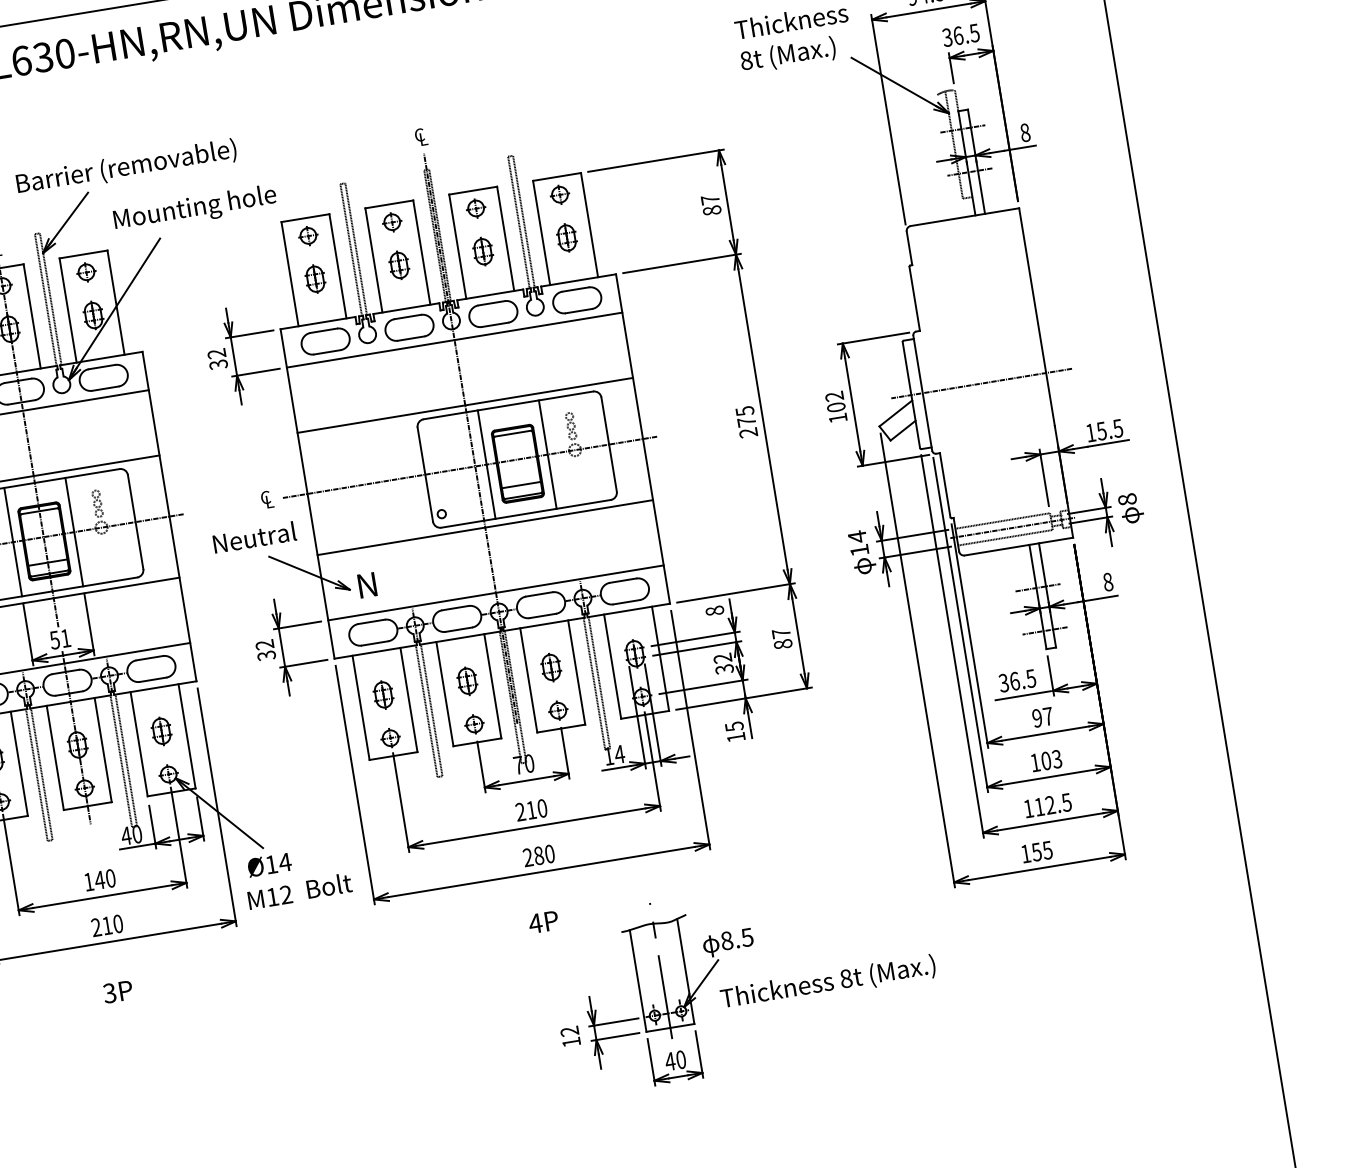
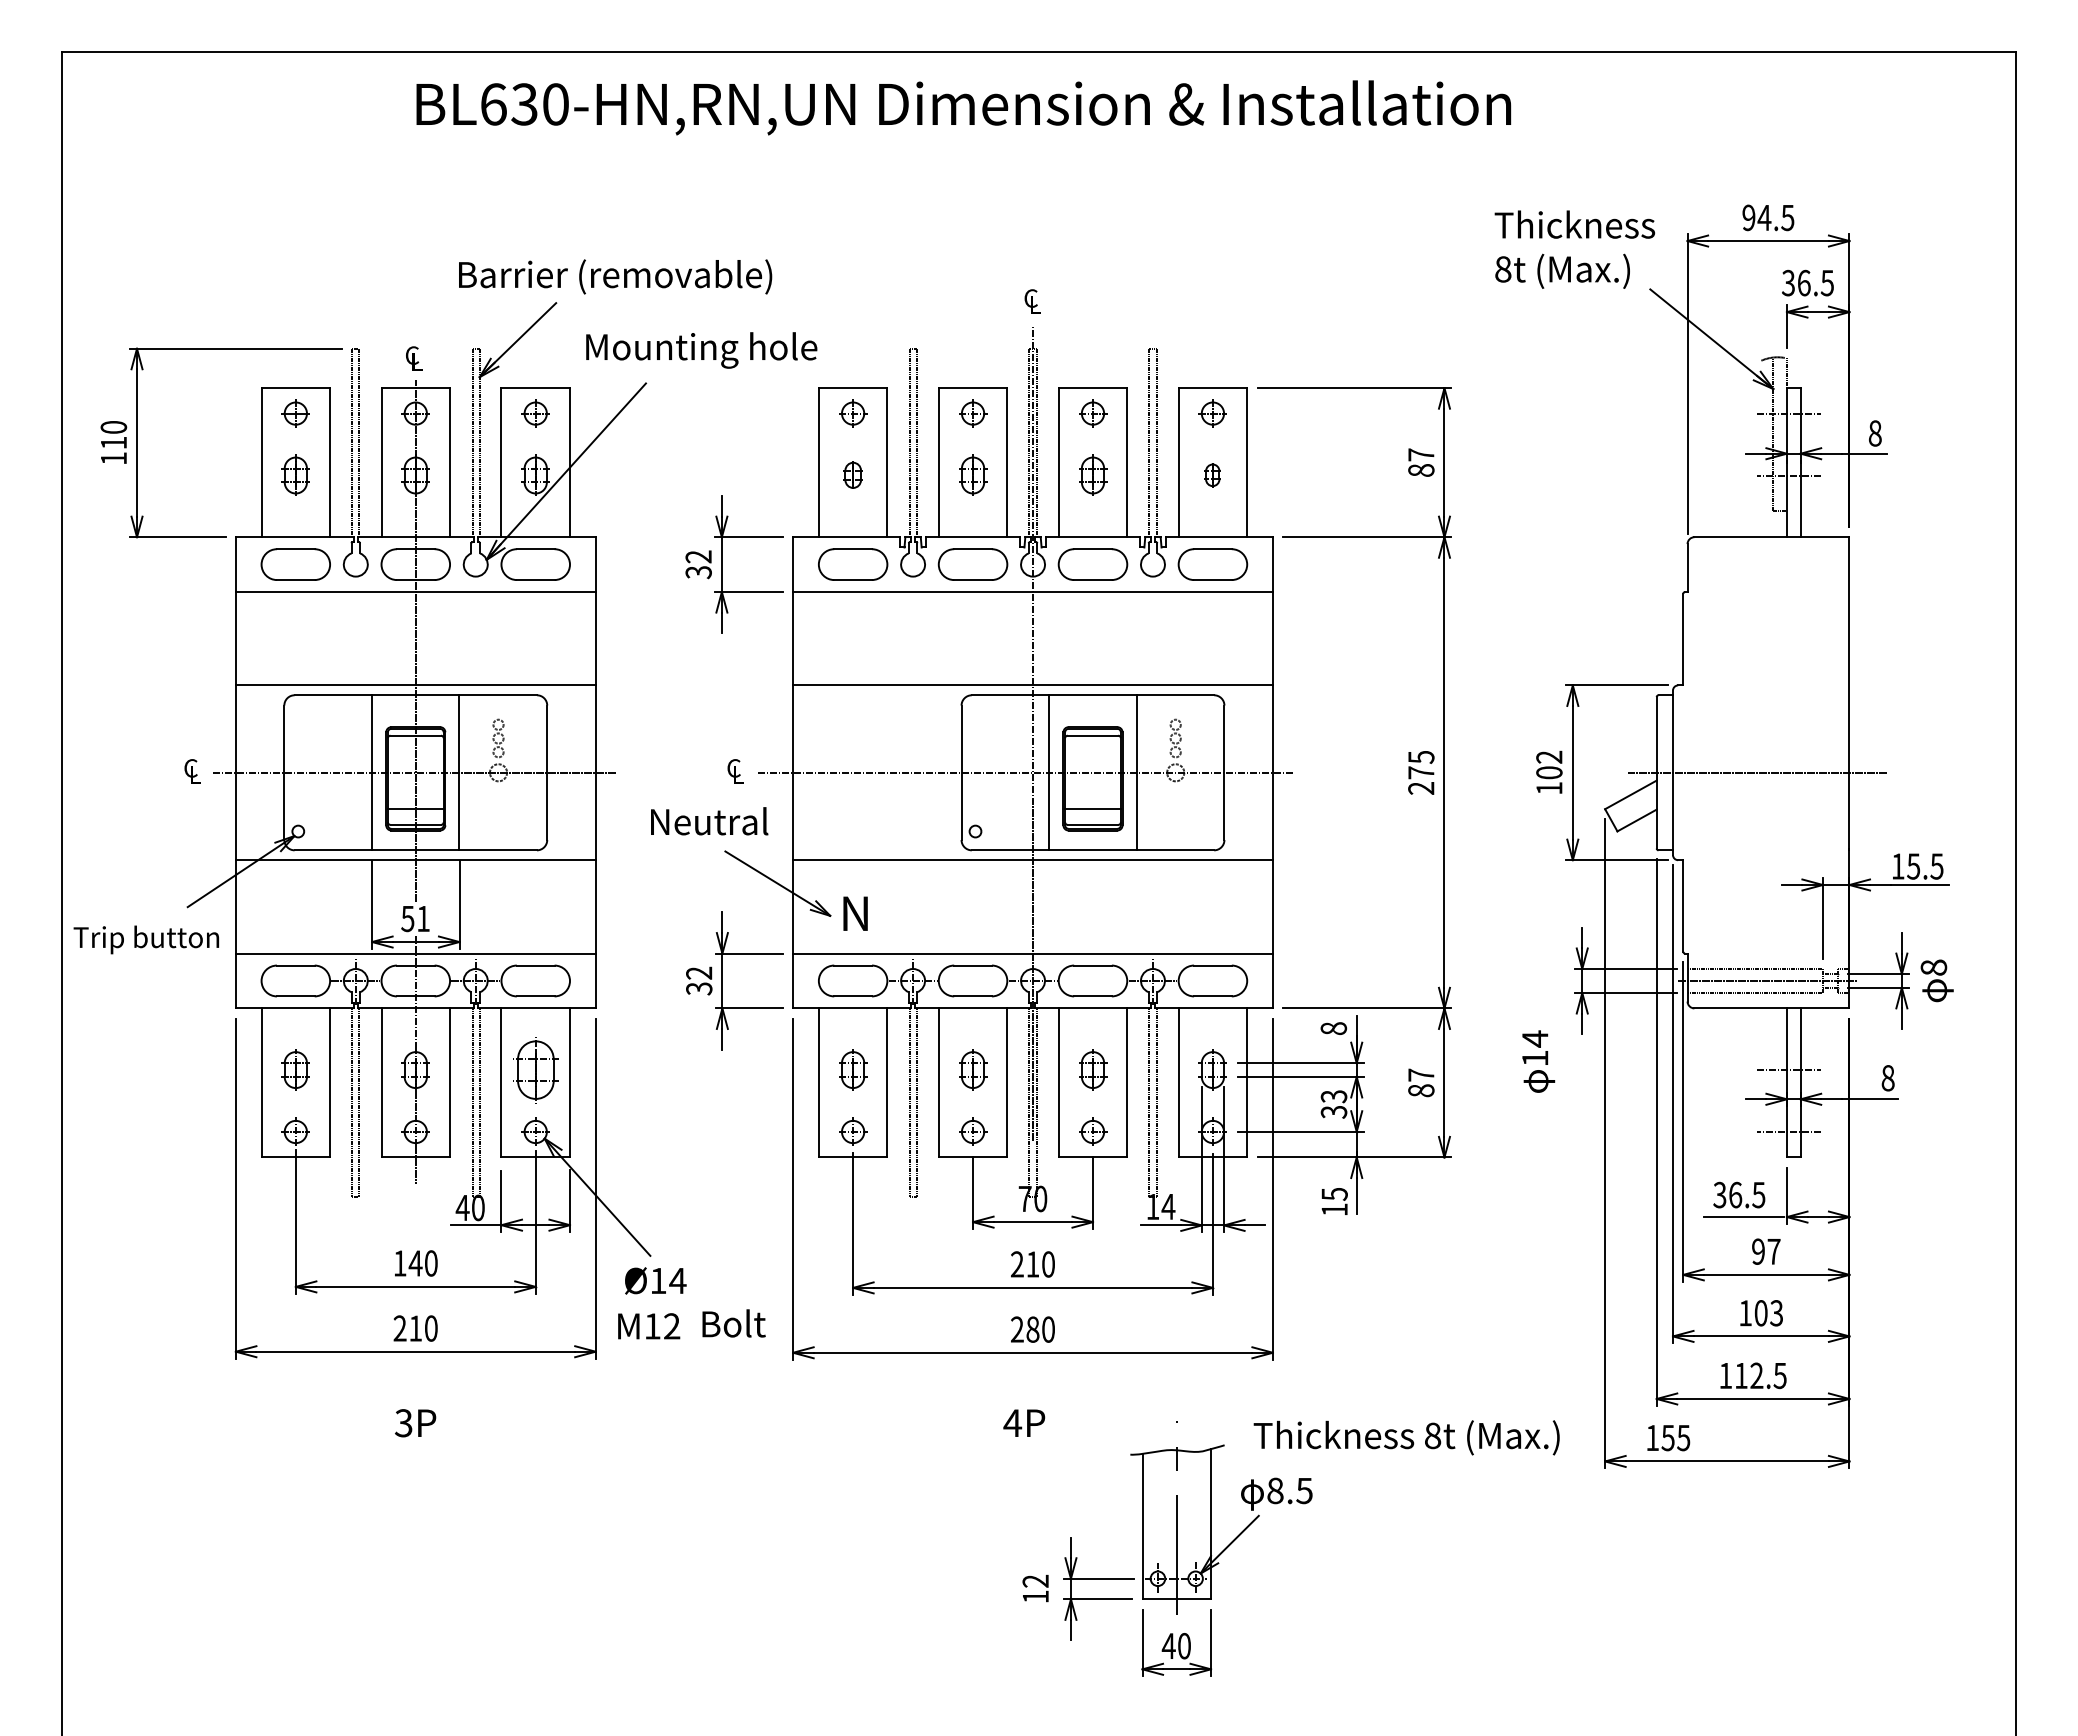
part: (566, 237) -> (1212, 474), size x0.6
part: (315, 278) -> (853, 474), size x0.7
text: (862, 552) -> (1538, 1061), moved
text: (723, 658) -> (1334, 1096), 32 -> 33
part: (161, 730) -> (535, 1069), size x1.6
text: (1037, 852) -> (1668, 1438), moved
text: (827, 982) -> (1406, 1437), moved

